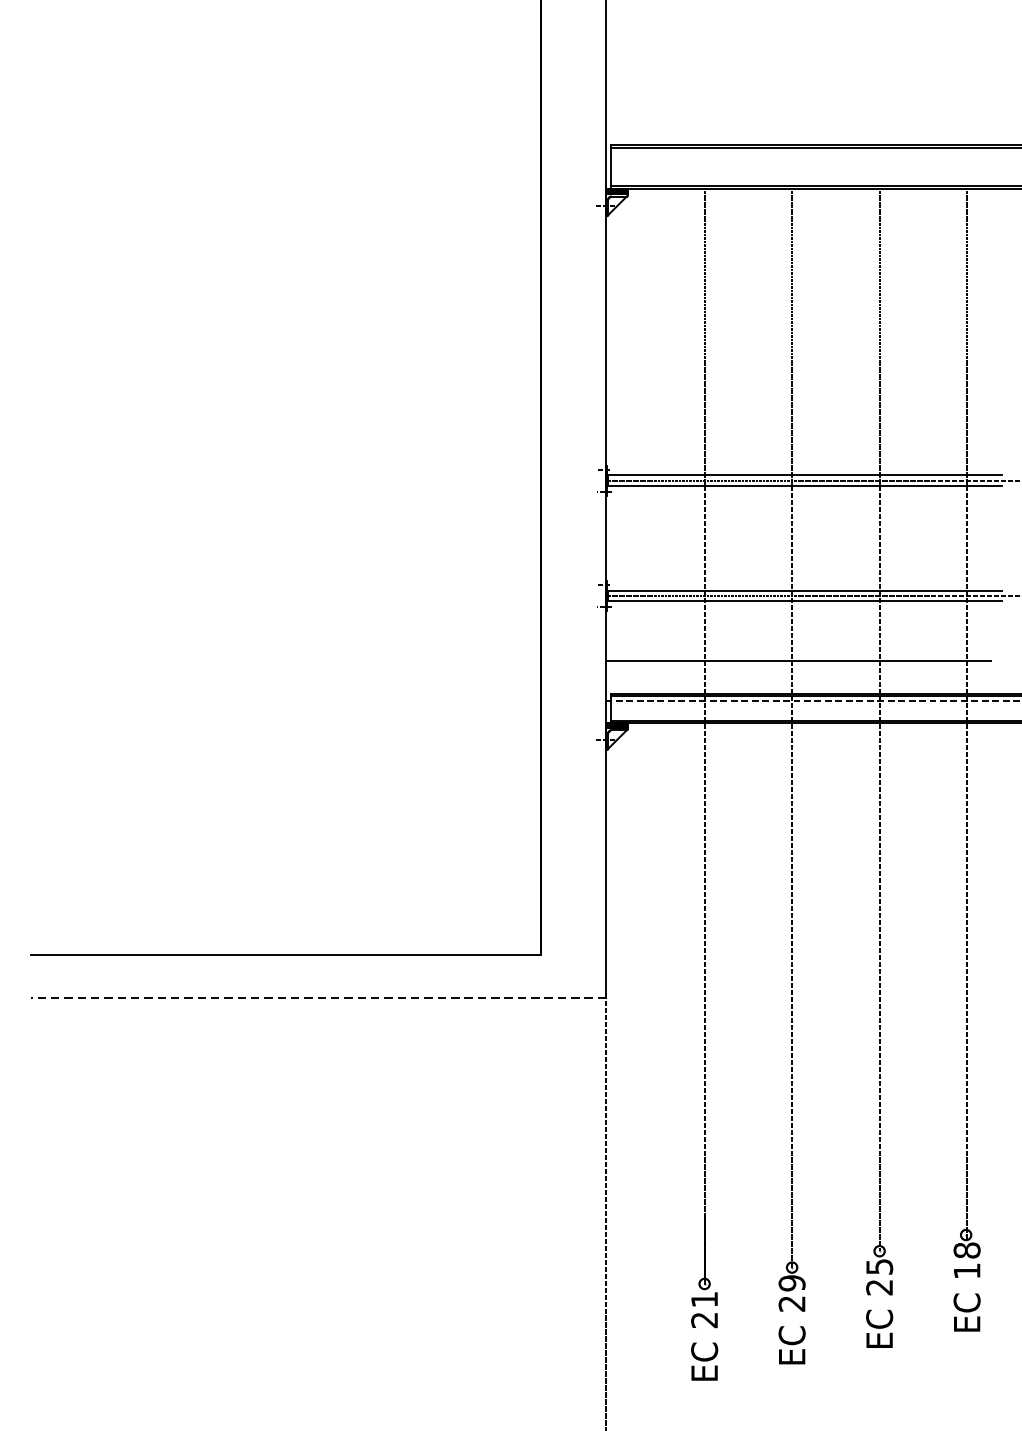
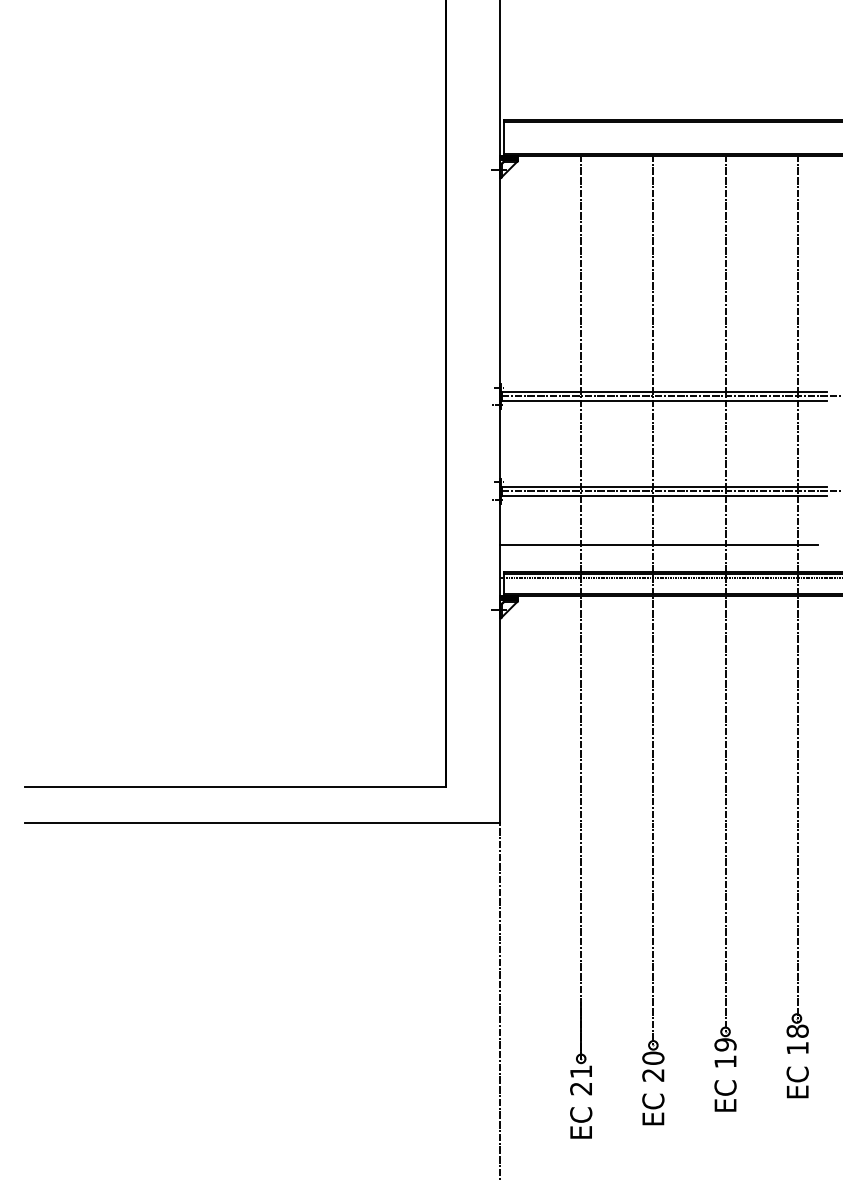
line: (318, 998) -> (262, 823), dashed -> solid
text: (879, 1277) -> (725, 1053), 25 -> 19
text: (792, 1283) -> (653, 1058), 29 -> 20

